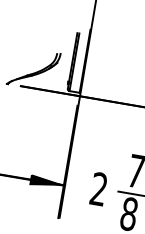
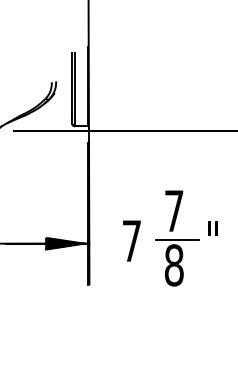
text: (98, 188) -> (131, 240), 2 -> 7

